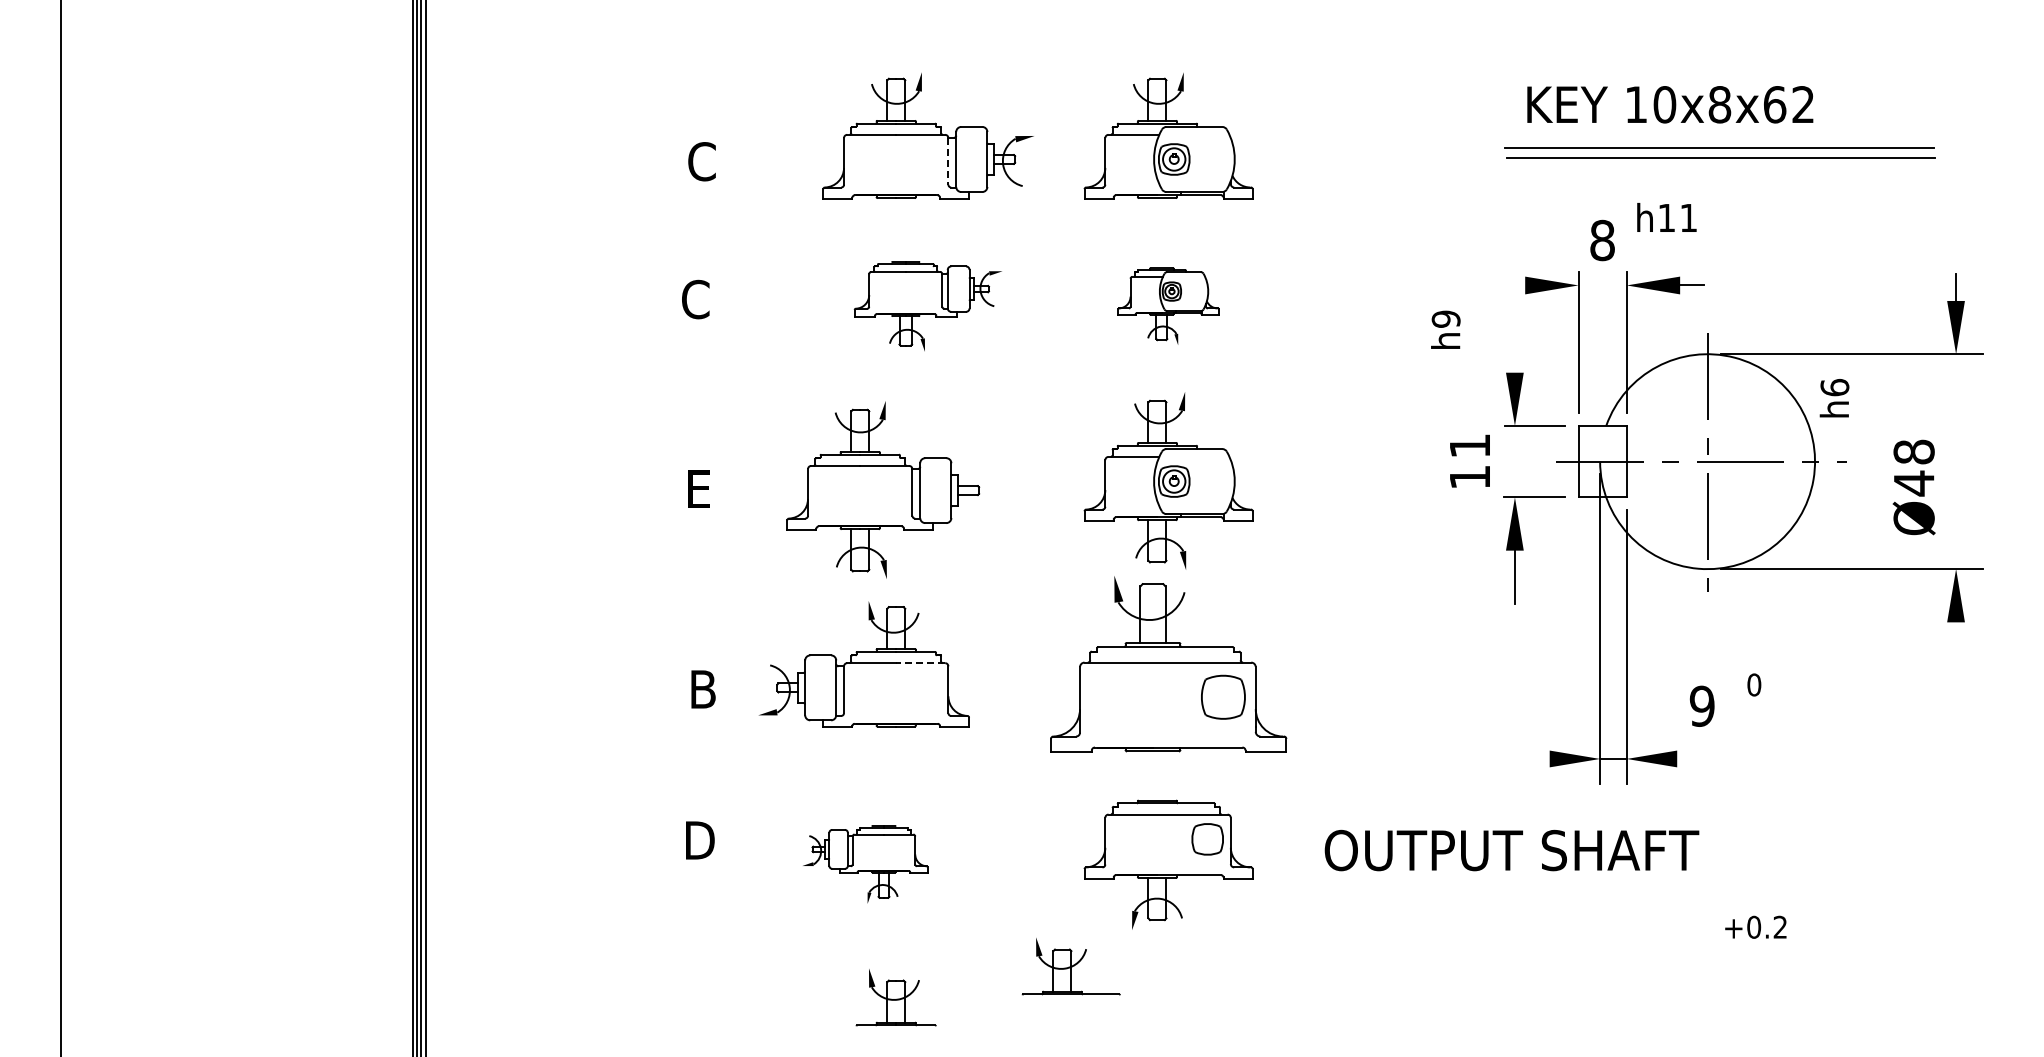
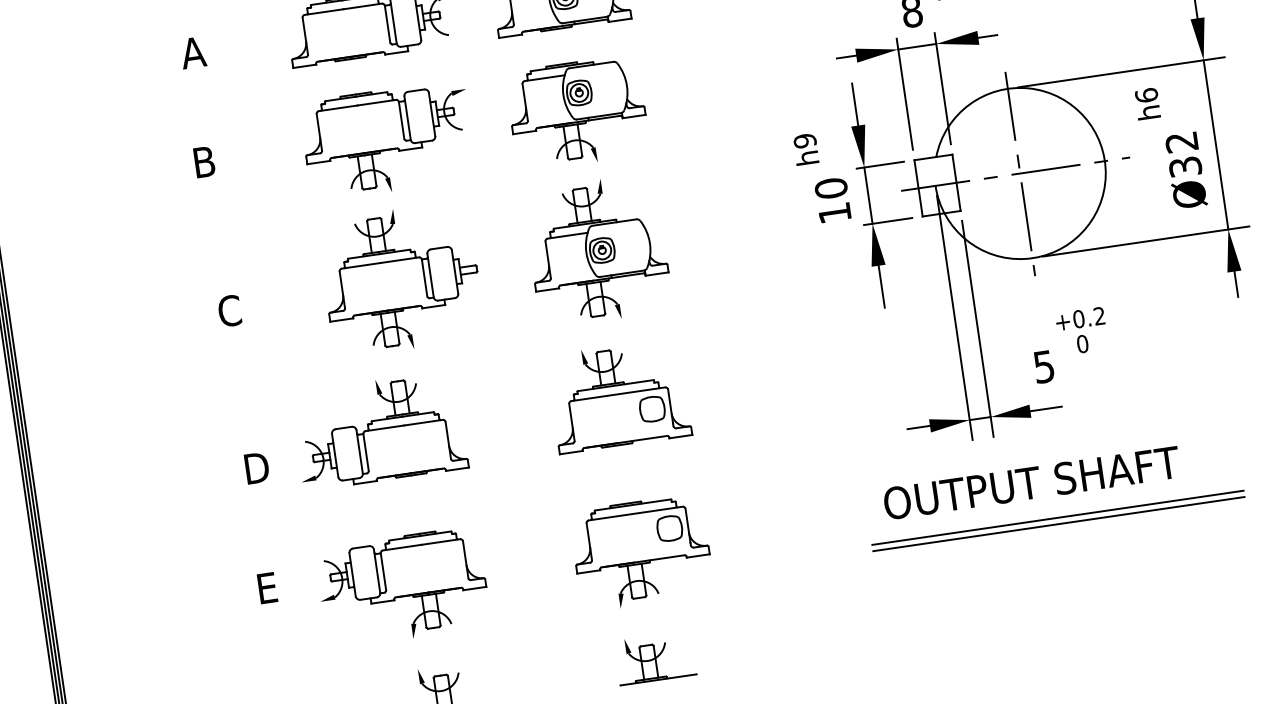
text: (701, 161) -> (193, 52), C -> A
line: (948, 161) -> (387, 24), dashed -> solid
line: (1512, 285) -> (846, 57), added
line: (1602, 285) -> (917, 46), added
text: (695, 299) -> (204, 162), C -> B
part: (927, 306) -> (387, 140), size x1.43
part: (1168, 306) -> (577, 113), size x1.67
text: (1445, 329) -> (805, 149), moved
line: (1514, 345) -> (854, 104), added
text: (1834, 398) -> (1147, 104), moved
text: (1469, 445) -> (830, 188), 11 -> 10
line: (1514, 461) -> (868, 195), added
line: (1956, 461) -> (1216, 144), added
text: (1913, 467) -> (1183, 154), Ø48 -> Ø32
text: (699, 488) -> (229, 310), E -> C
part: (883, 489) -> (401, 278), moved
line: (1956, 638) -> (1236, 284), added
line: (920, 663) -> (423, 423), dashed -> solid
part: (1168, 664) -> (618, 395), size x0.71
text: (708, 689) -> (259, 467), B -> D
text: (1701, 705) -> (1043, 366), 9 -> 5
line: (1535, 758) -> (918, 427), added
line: (1696, 758) -> (1045, 408), added
text: (700, 840) -> (270, 587), D -> E
text: (1511, 850) -> (1031, 483), moved
part: (865, 864) -> (403, 587), size x1.67
line: (1691, 896) -> (1057, 517), added
line: (1691, 904) -> (1058, 524), added
text: (1755, 926) -> (1079, 318), moved
part: (1070, 966) -> (654, 657), moved

